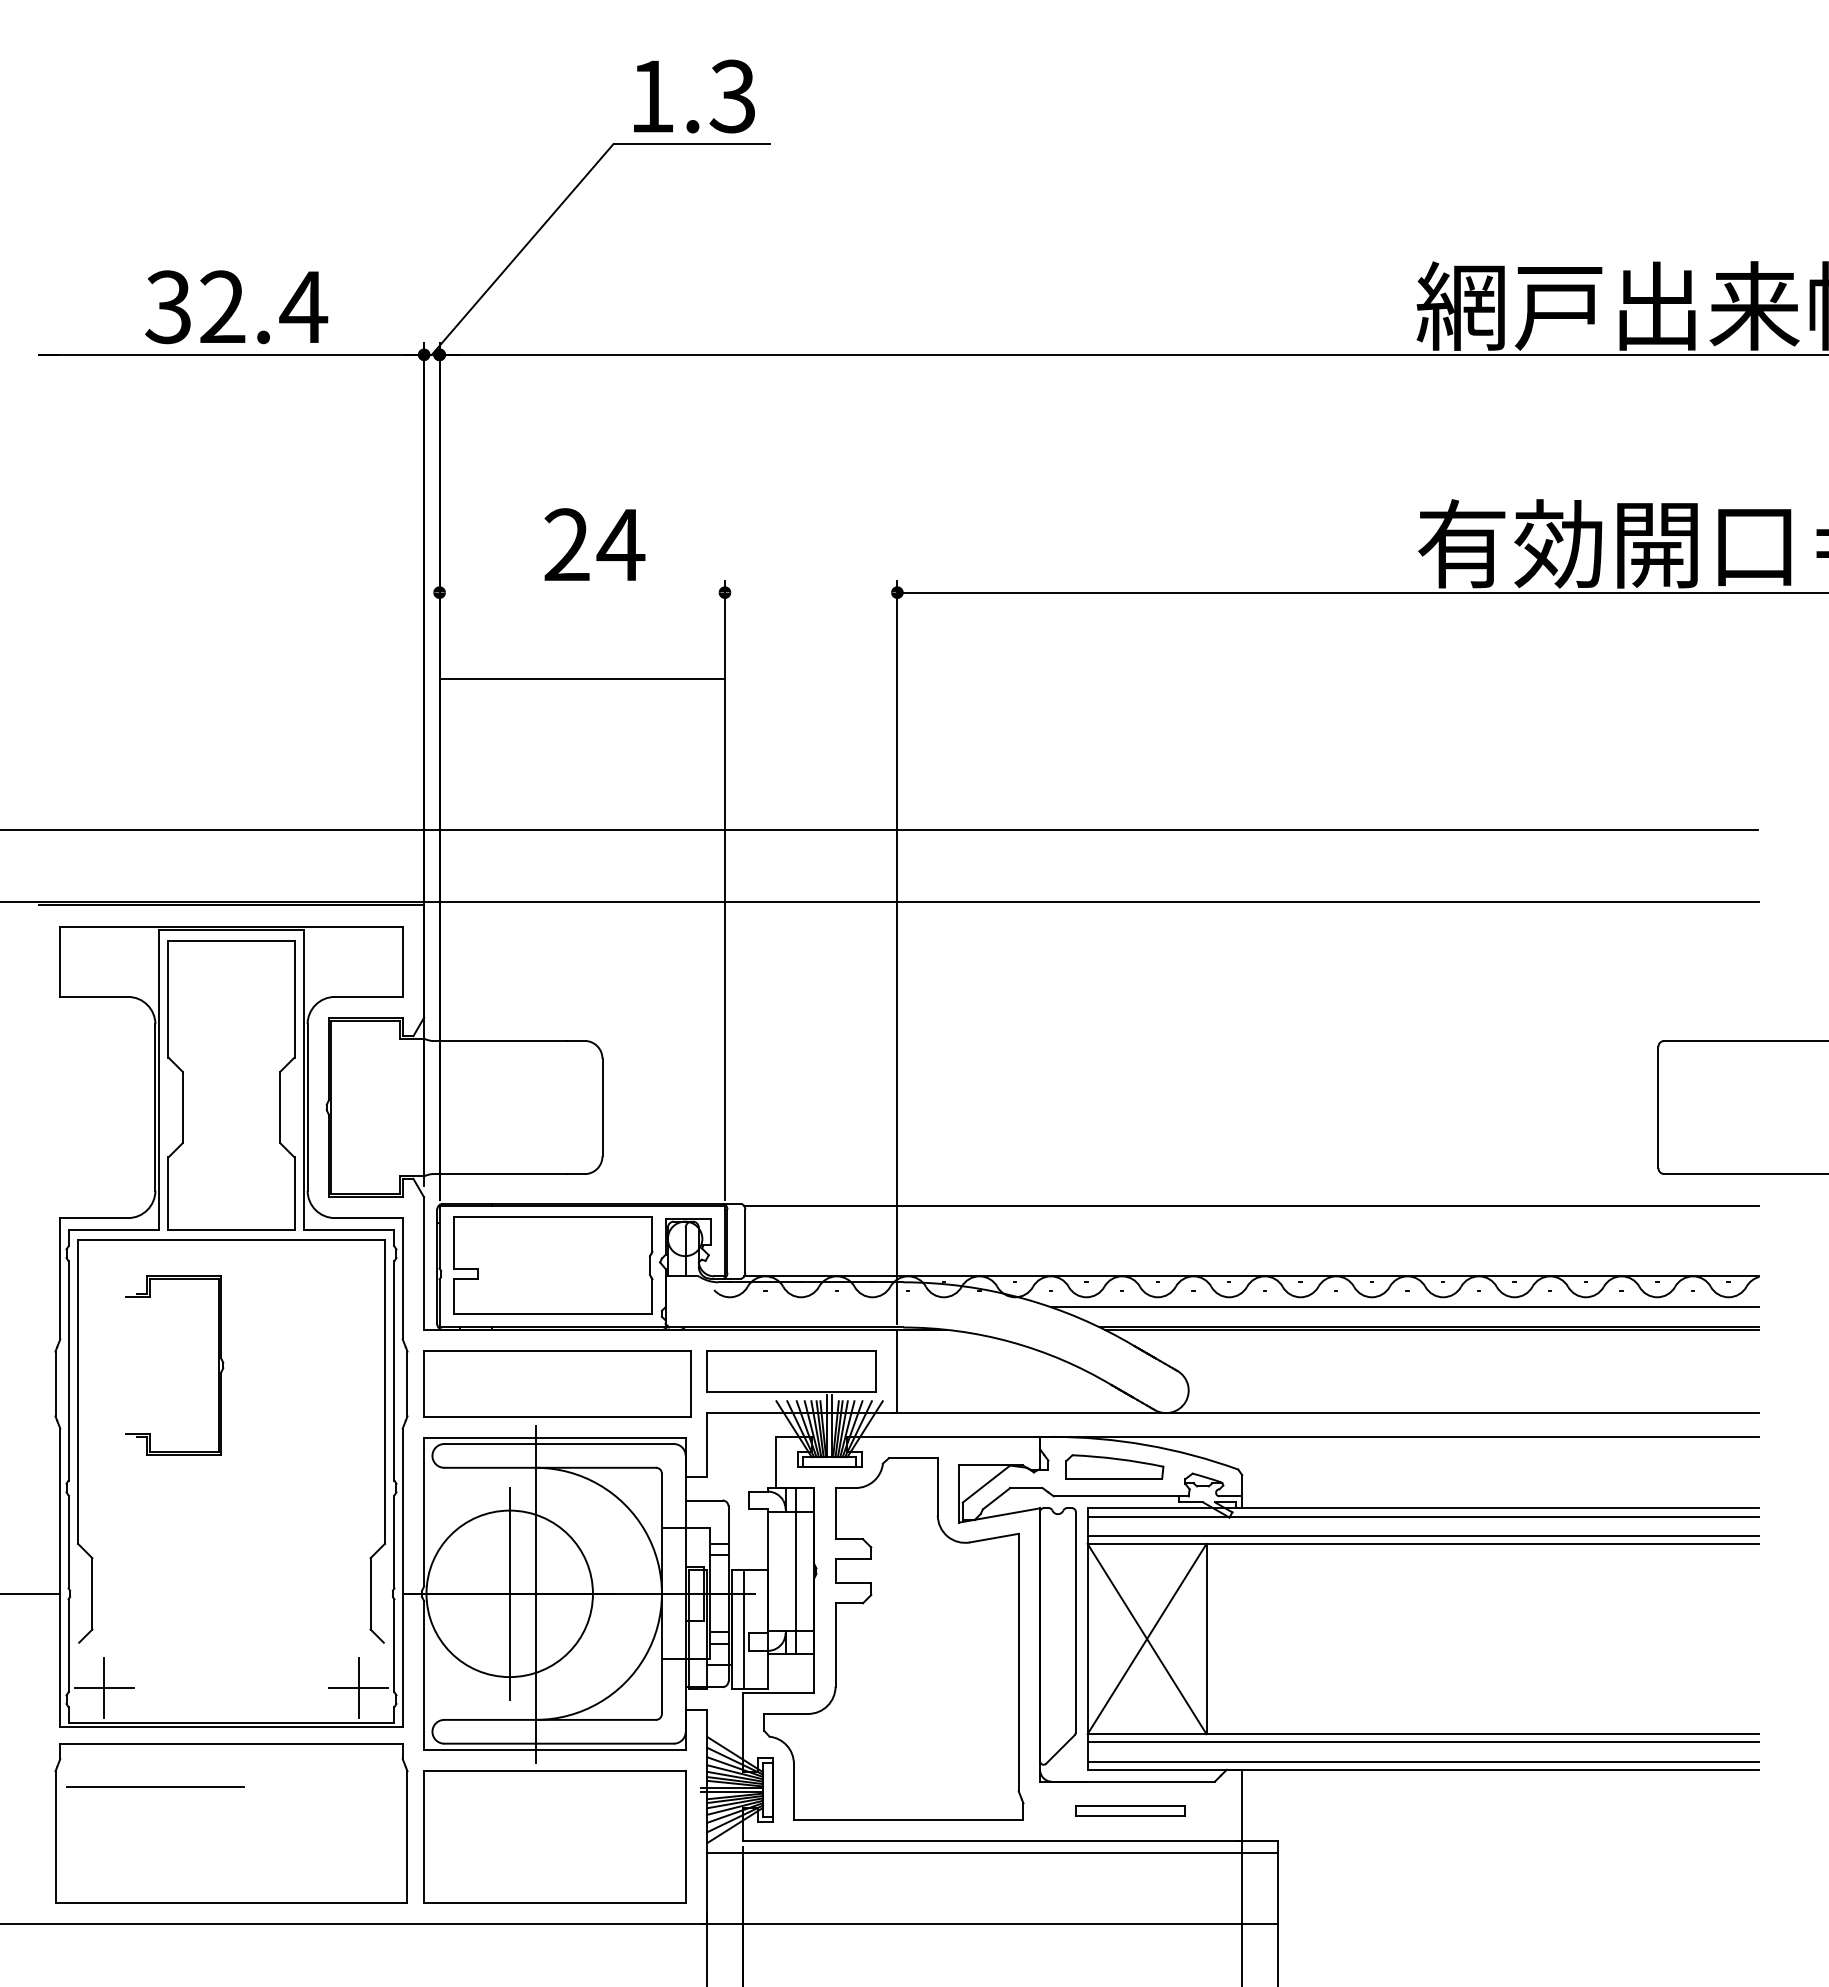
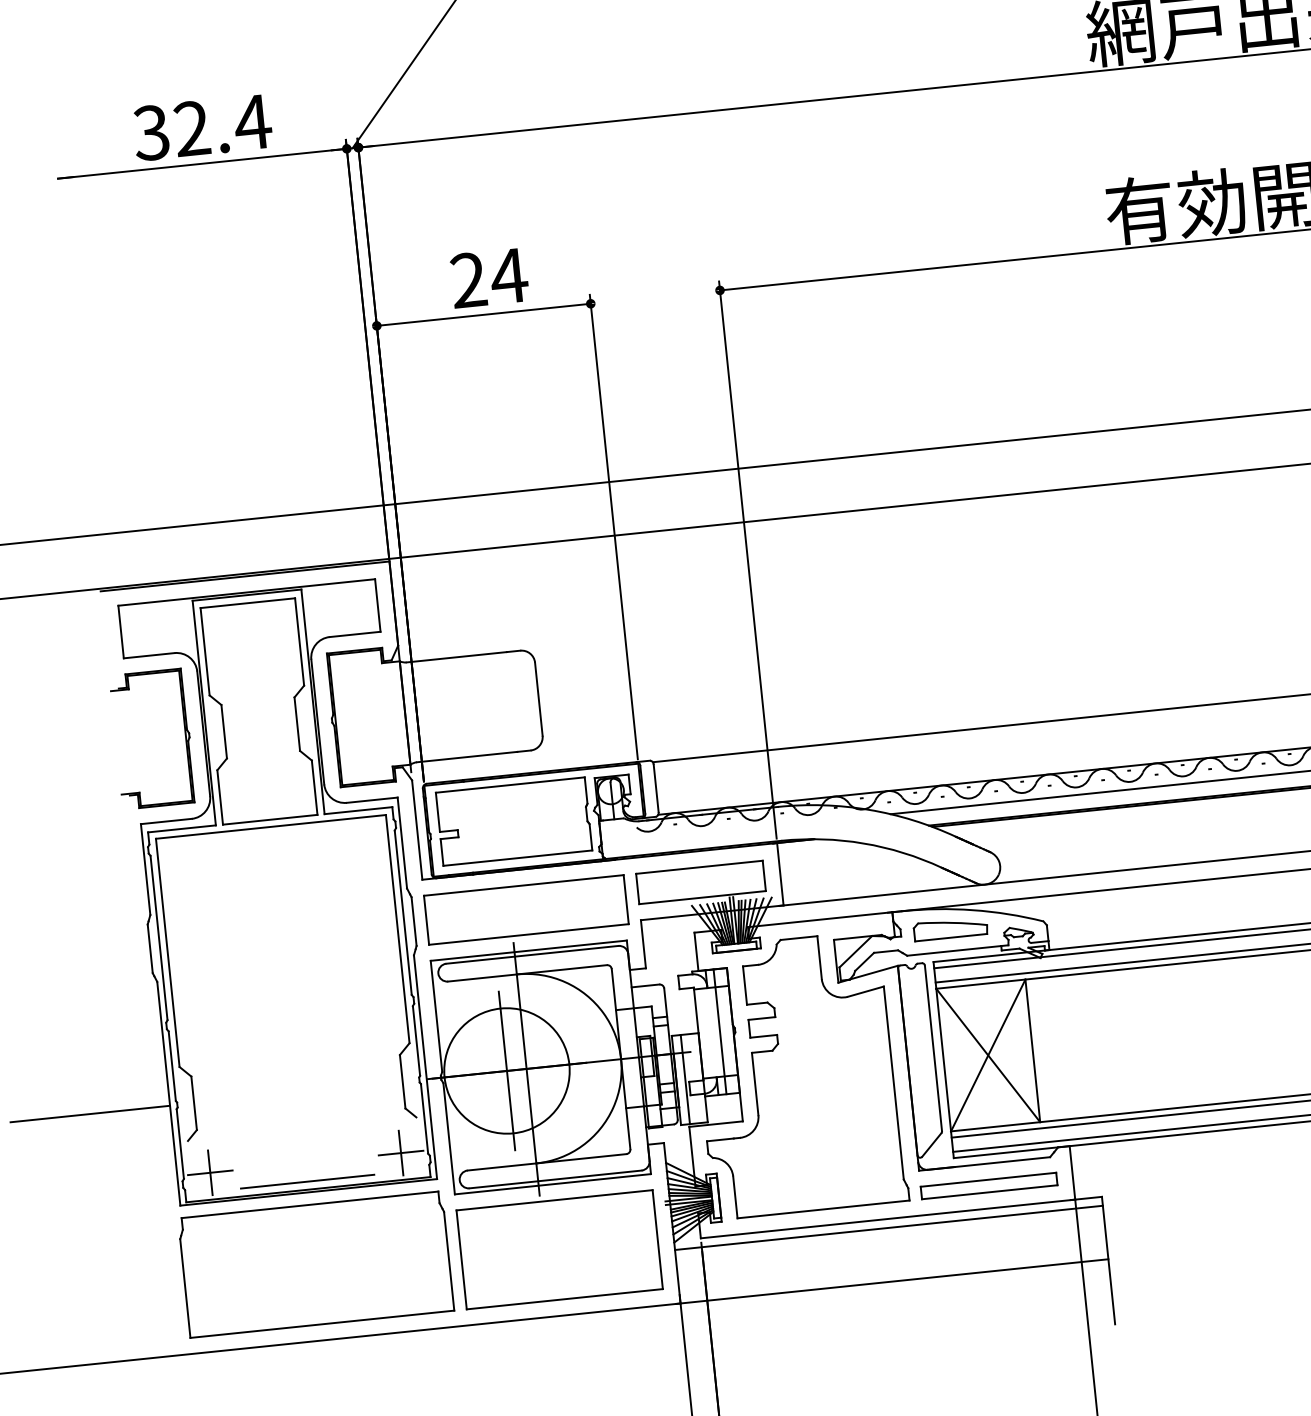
line: (581, 678) -> (483, 314), moved
part: (218, 1365) -> (185, 735), moved
line: (155, 1786) -> (307, 1181), moved
part: (1130, 1811) -> (989, 1186), size x1.67

